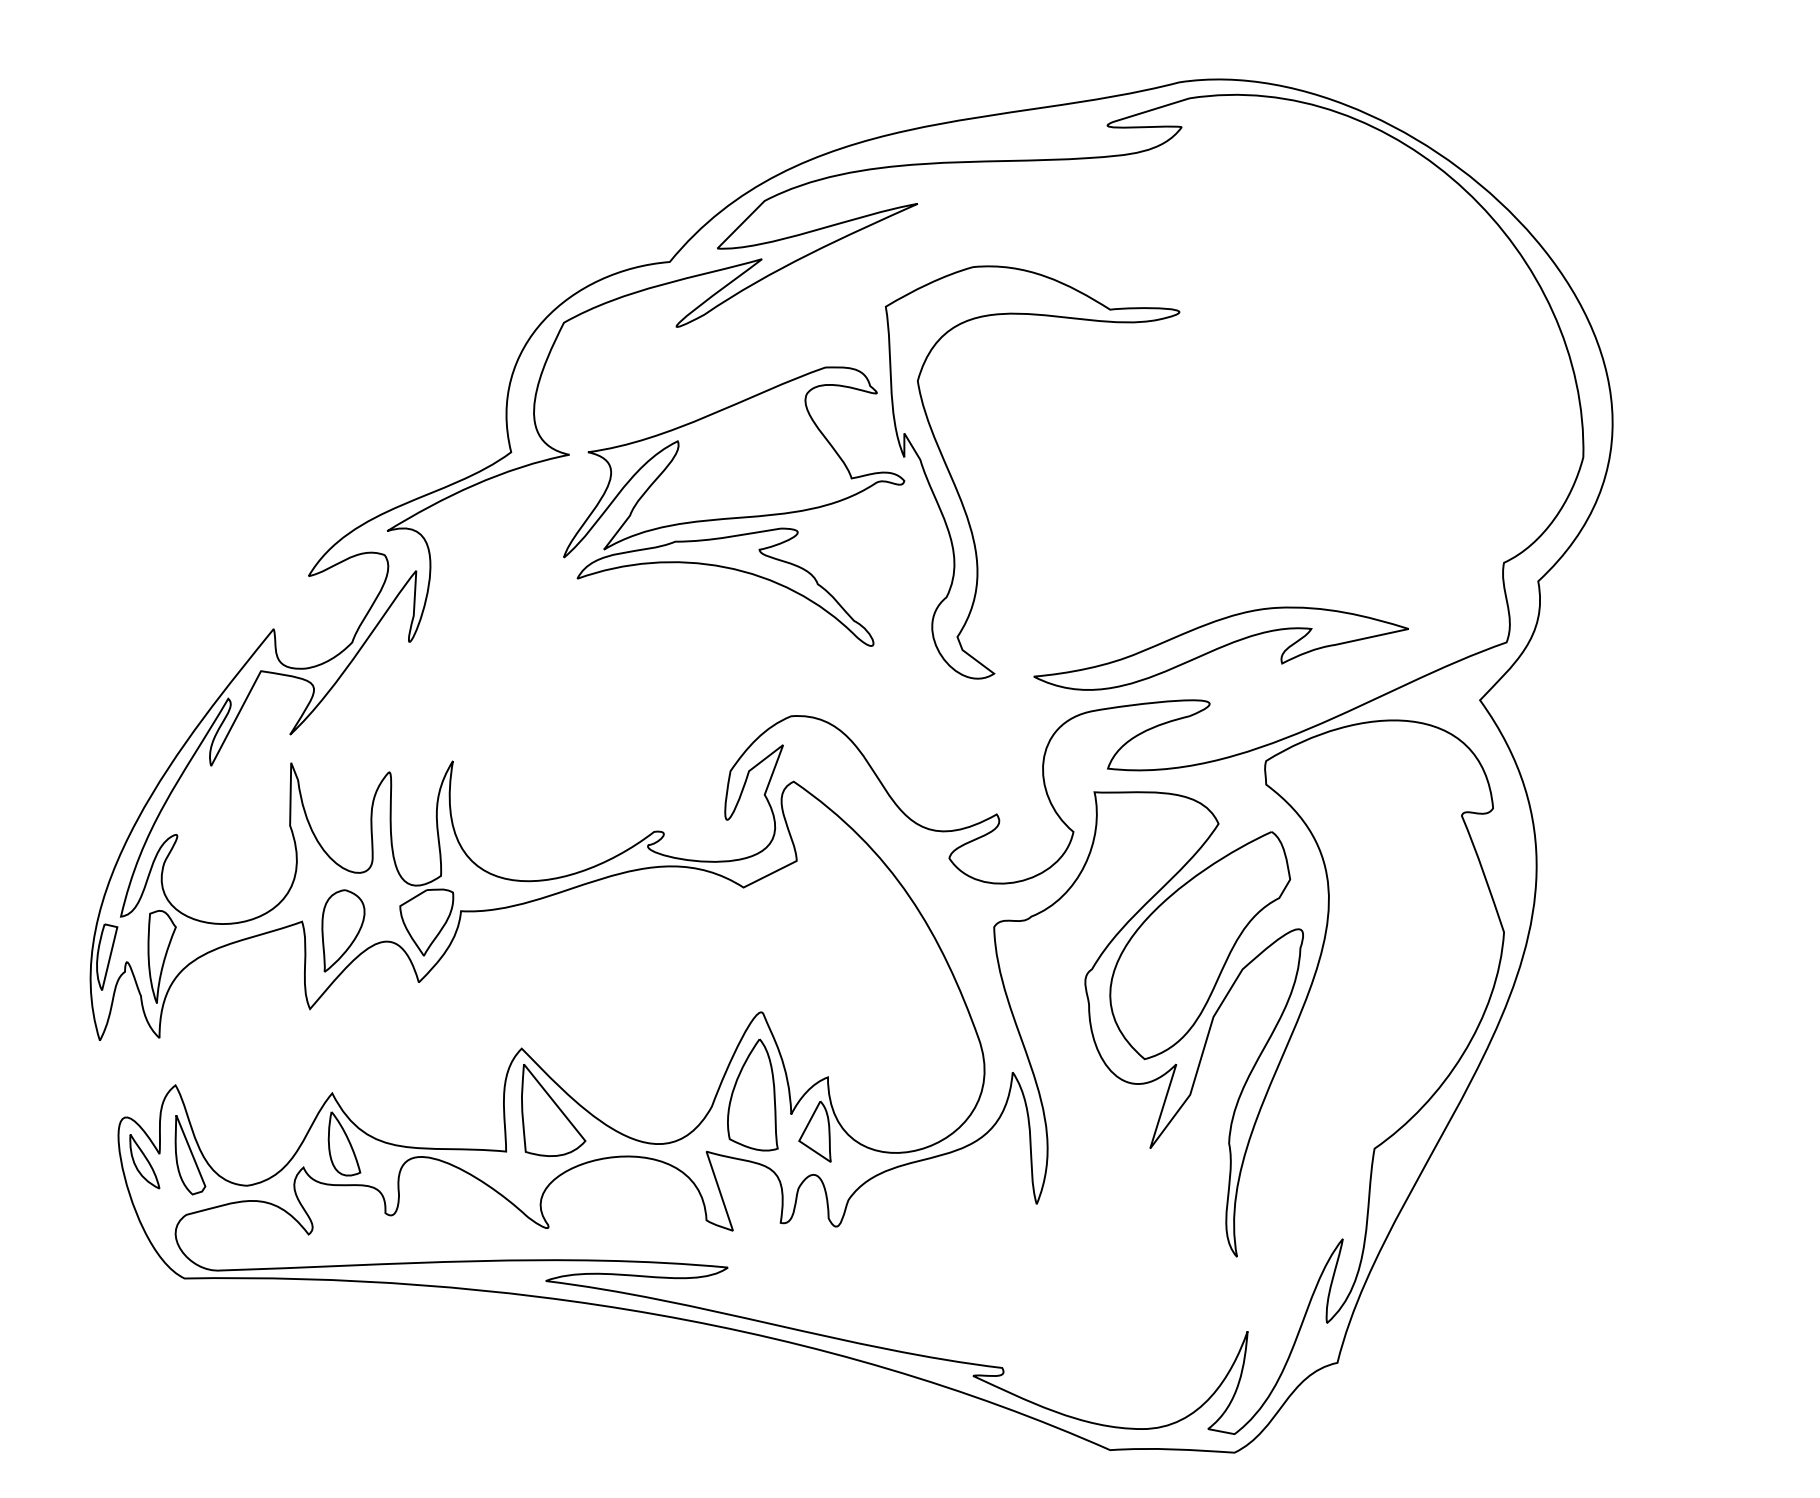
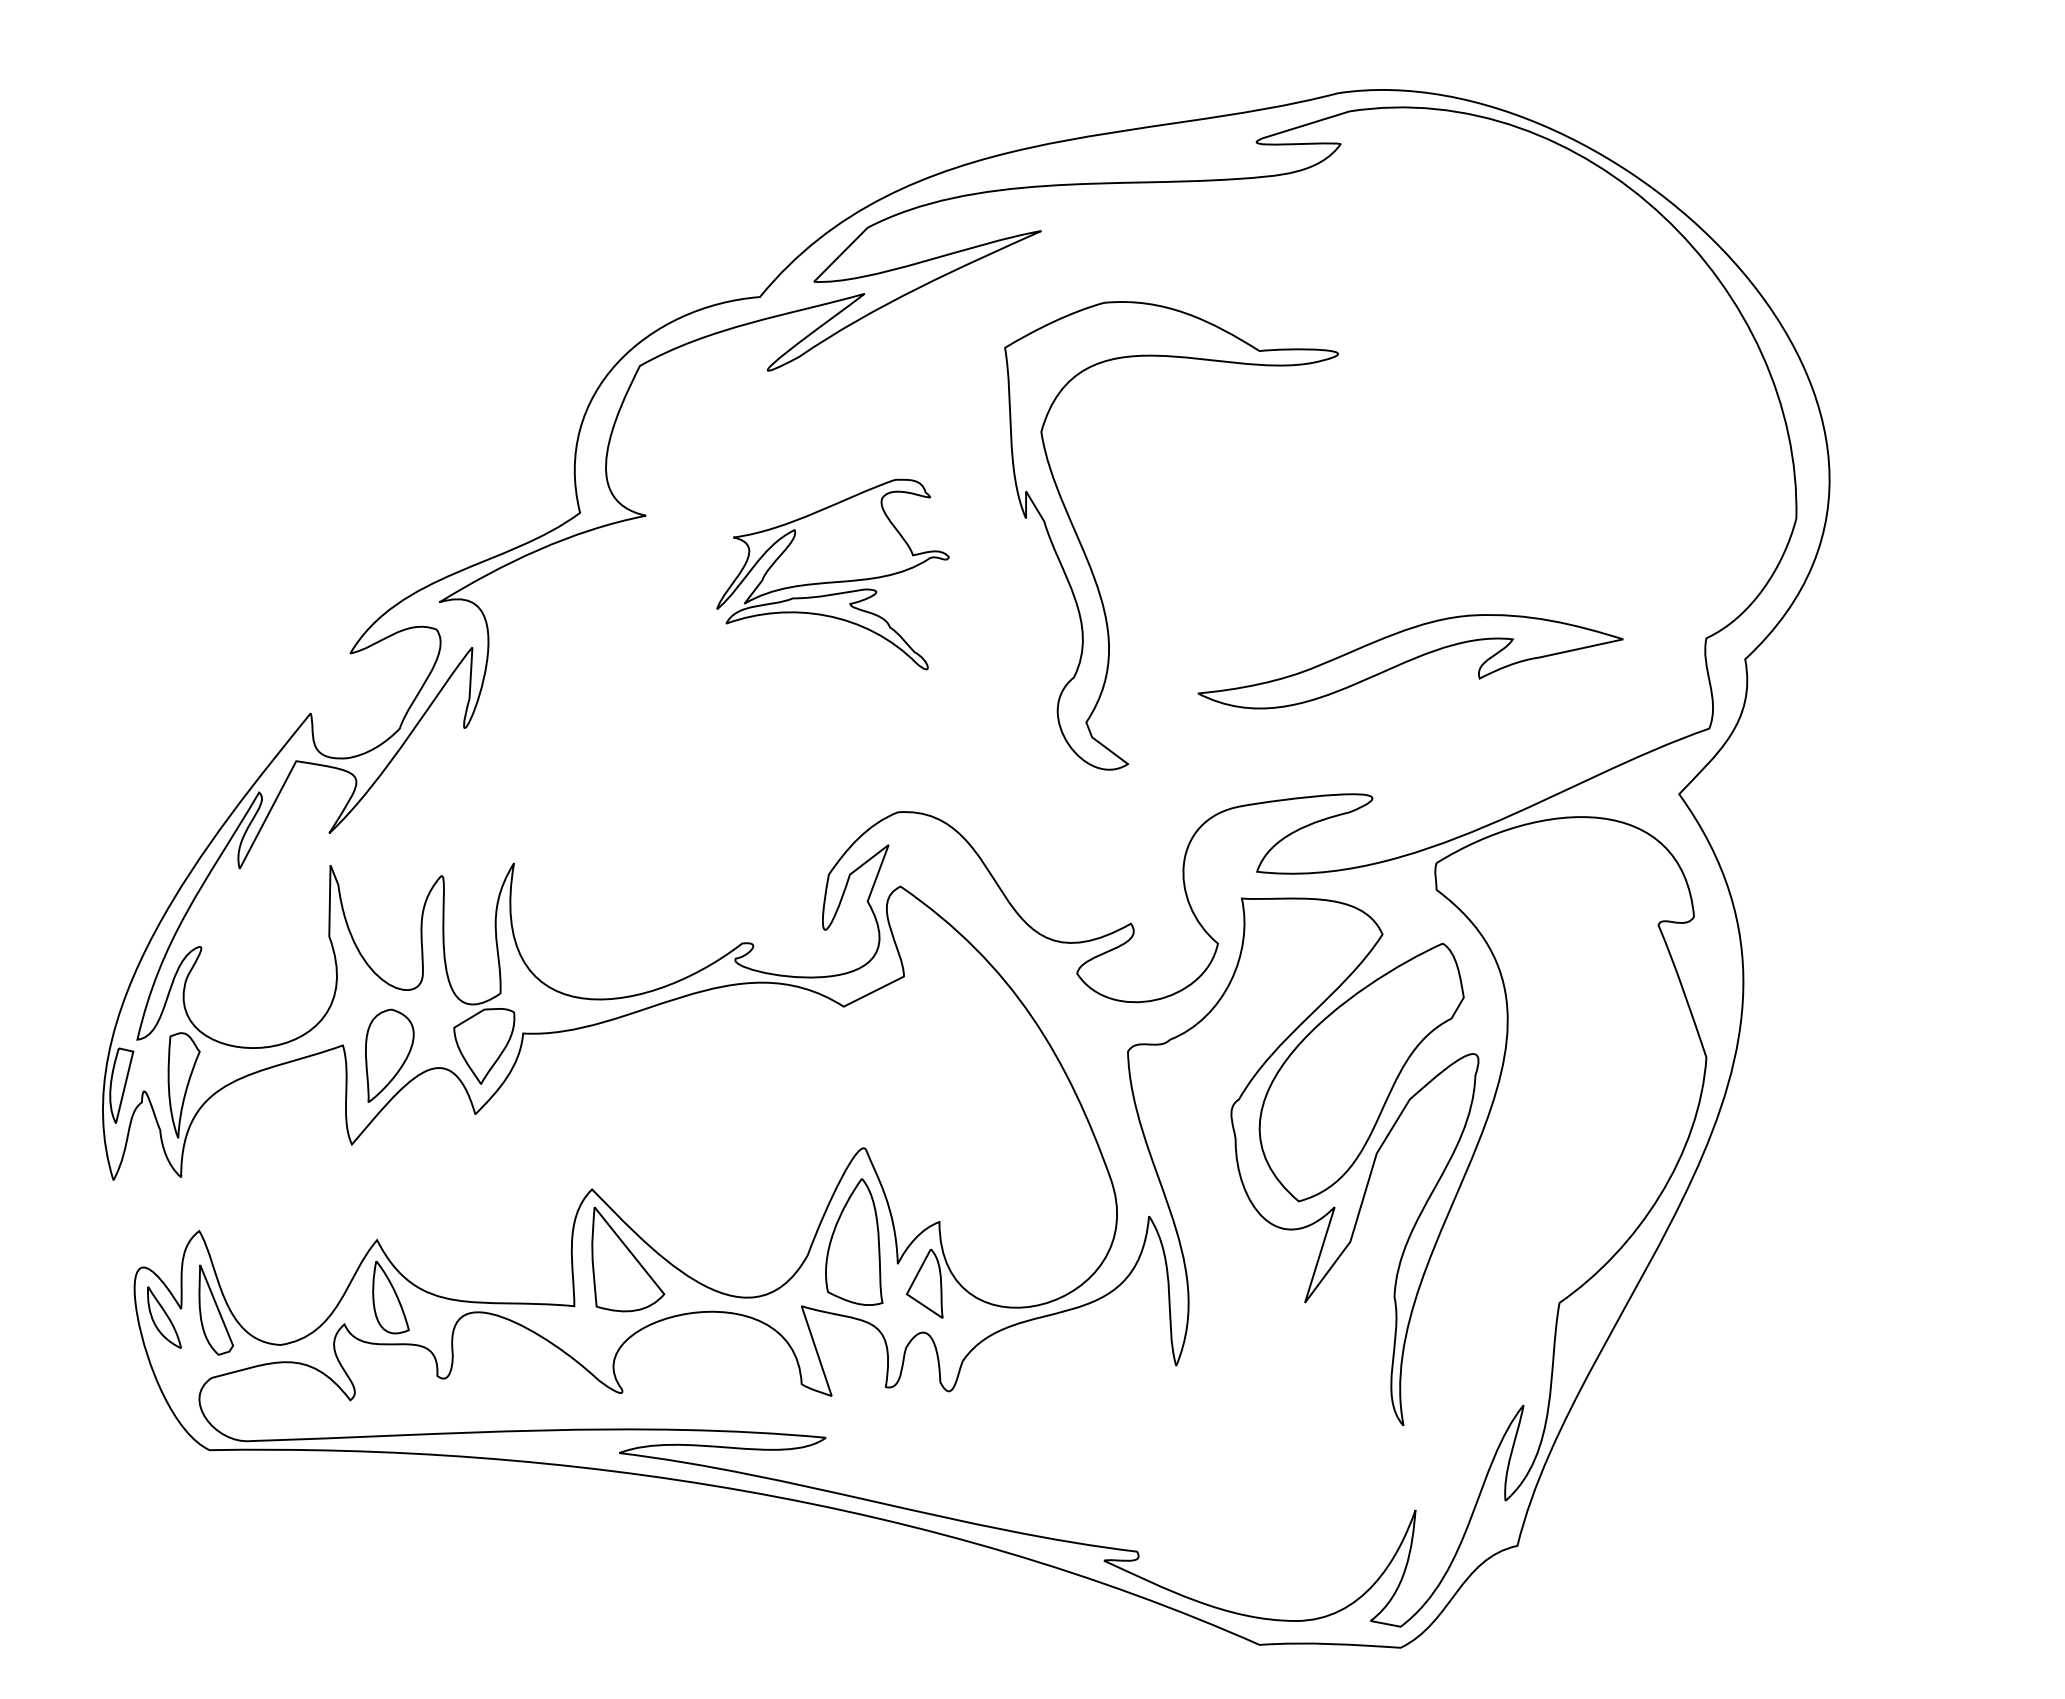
part: (733, 506) -> (832, 574), size x0.6
part: (1221, 648) -> (1410, 661), moved

